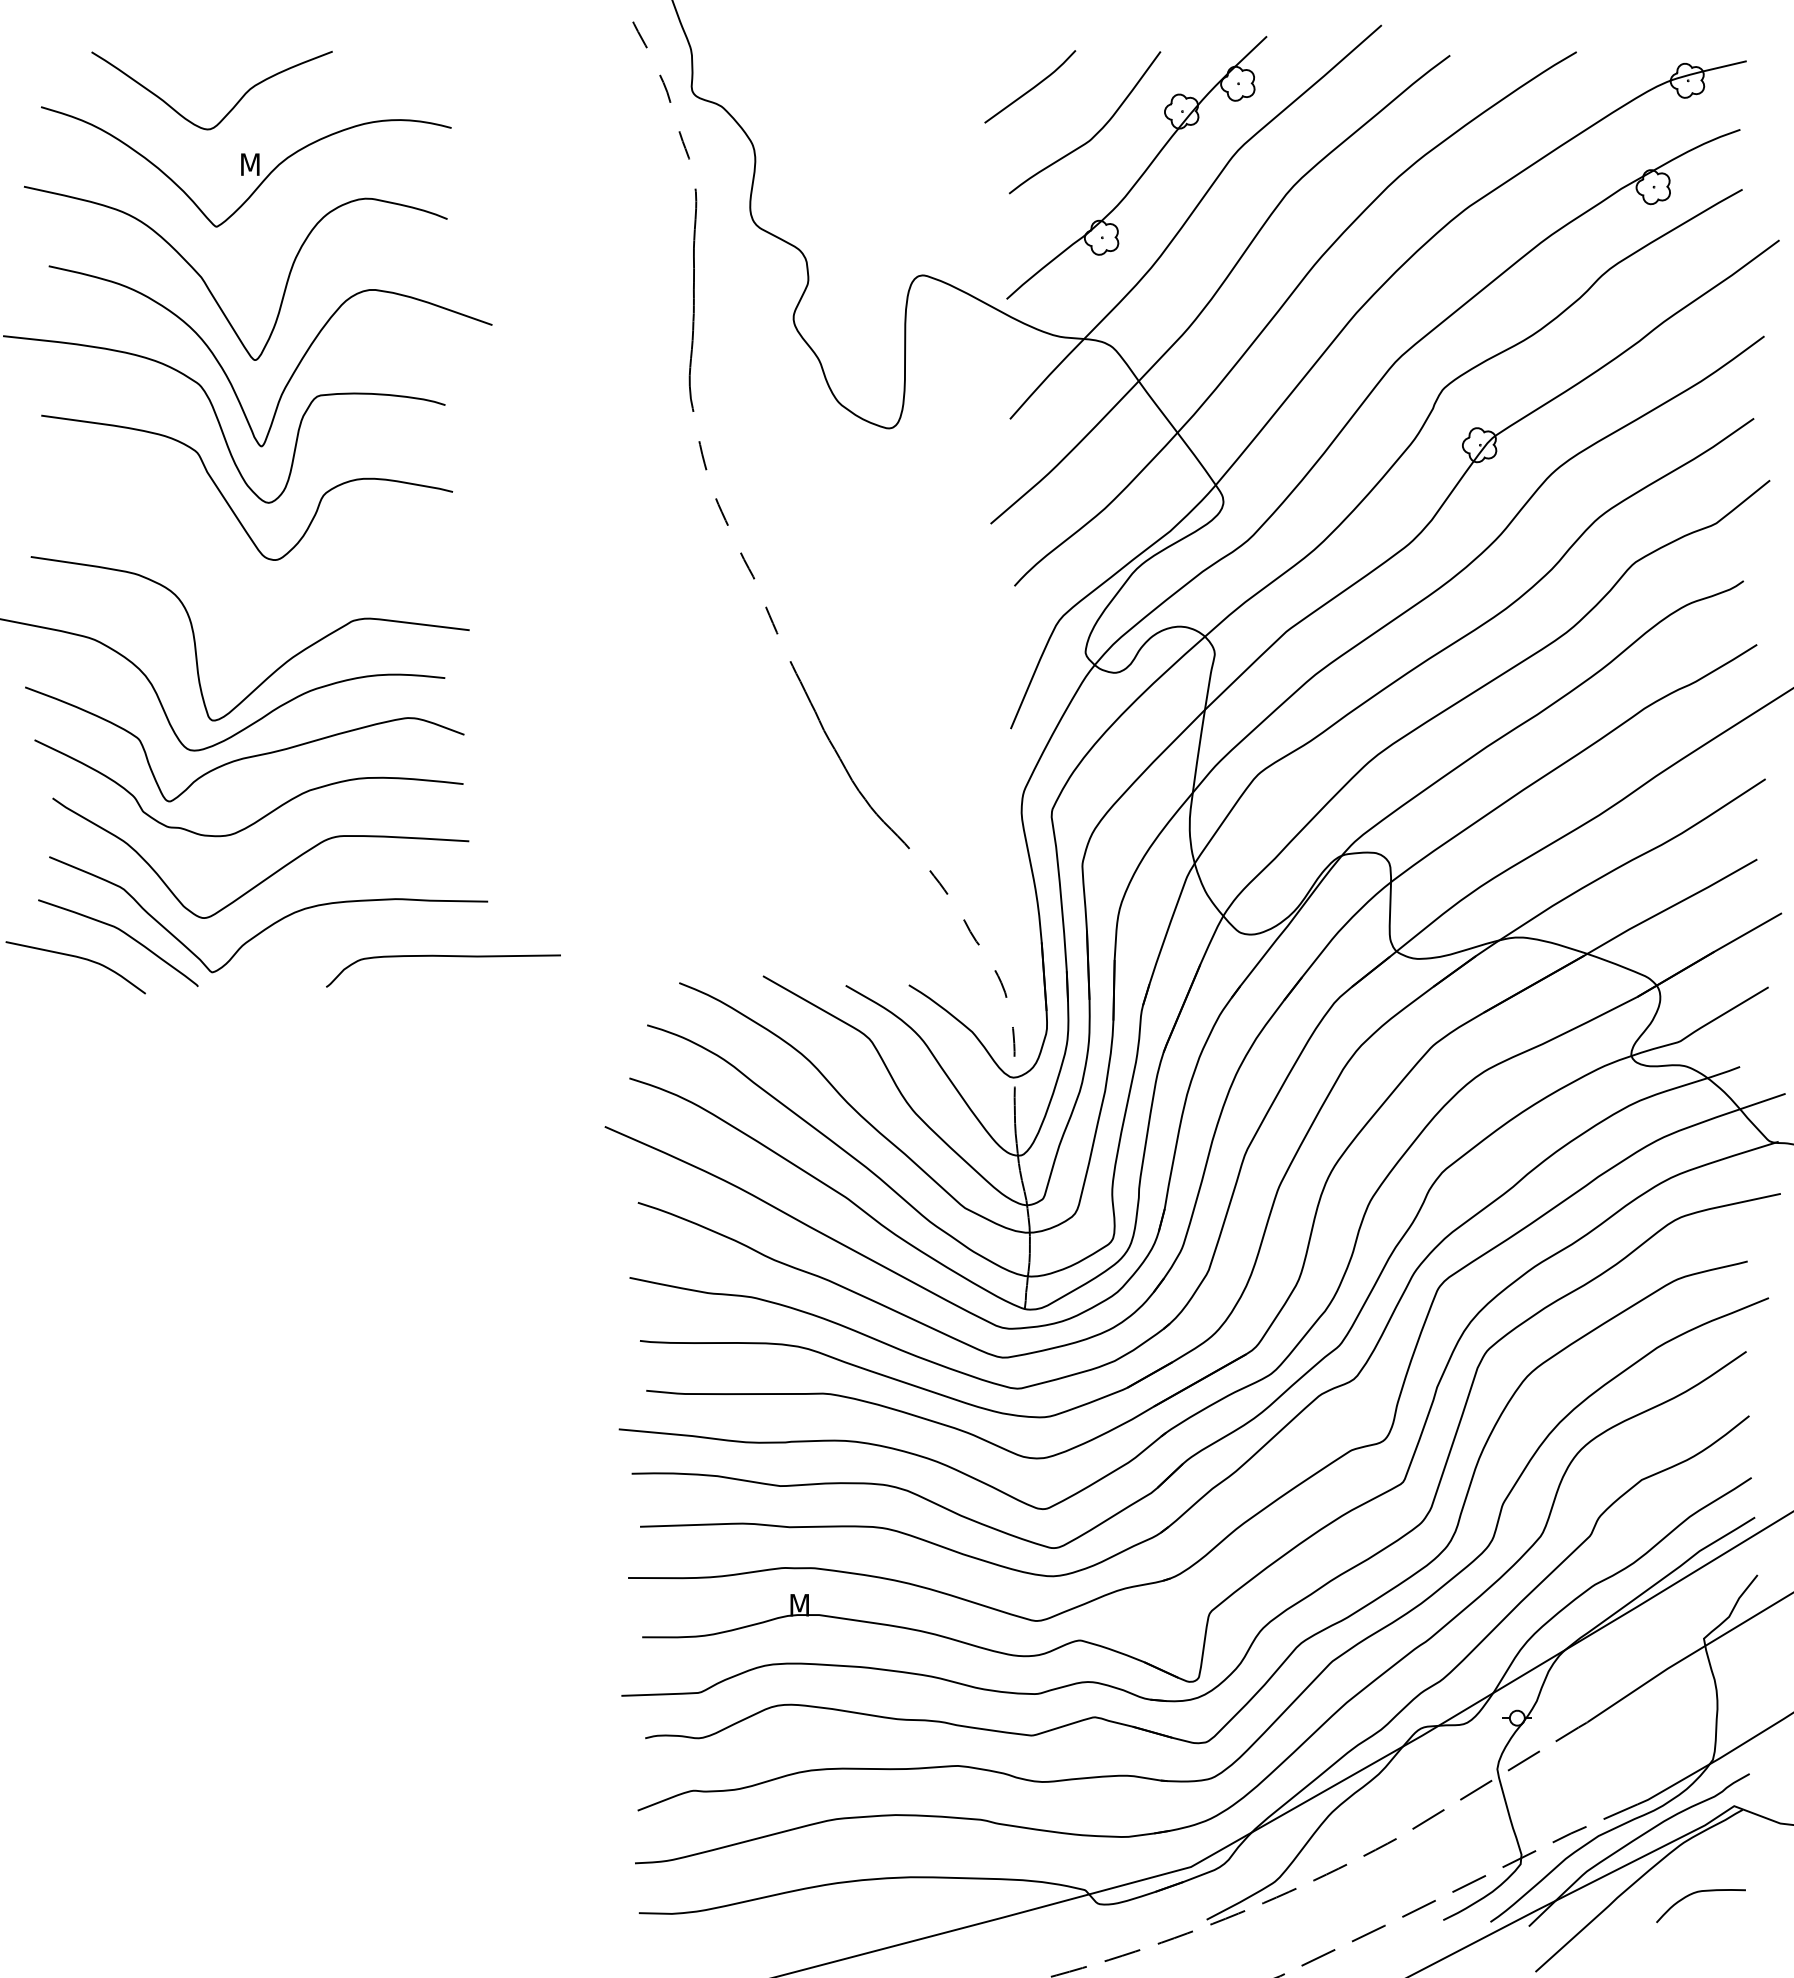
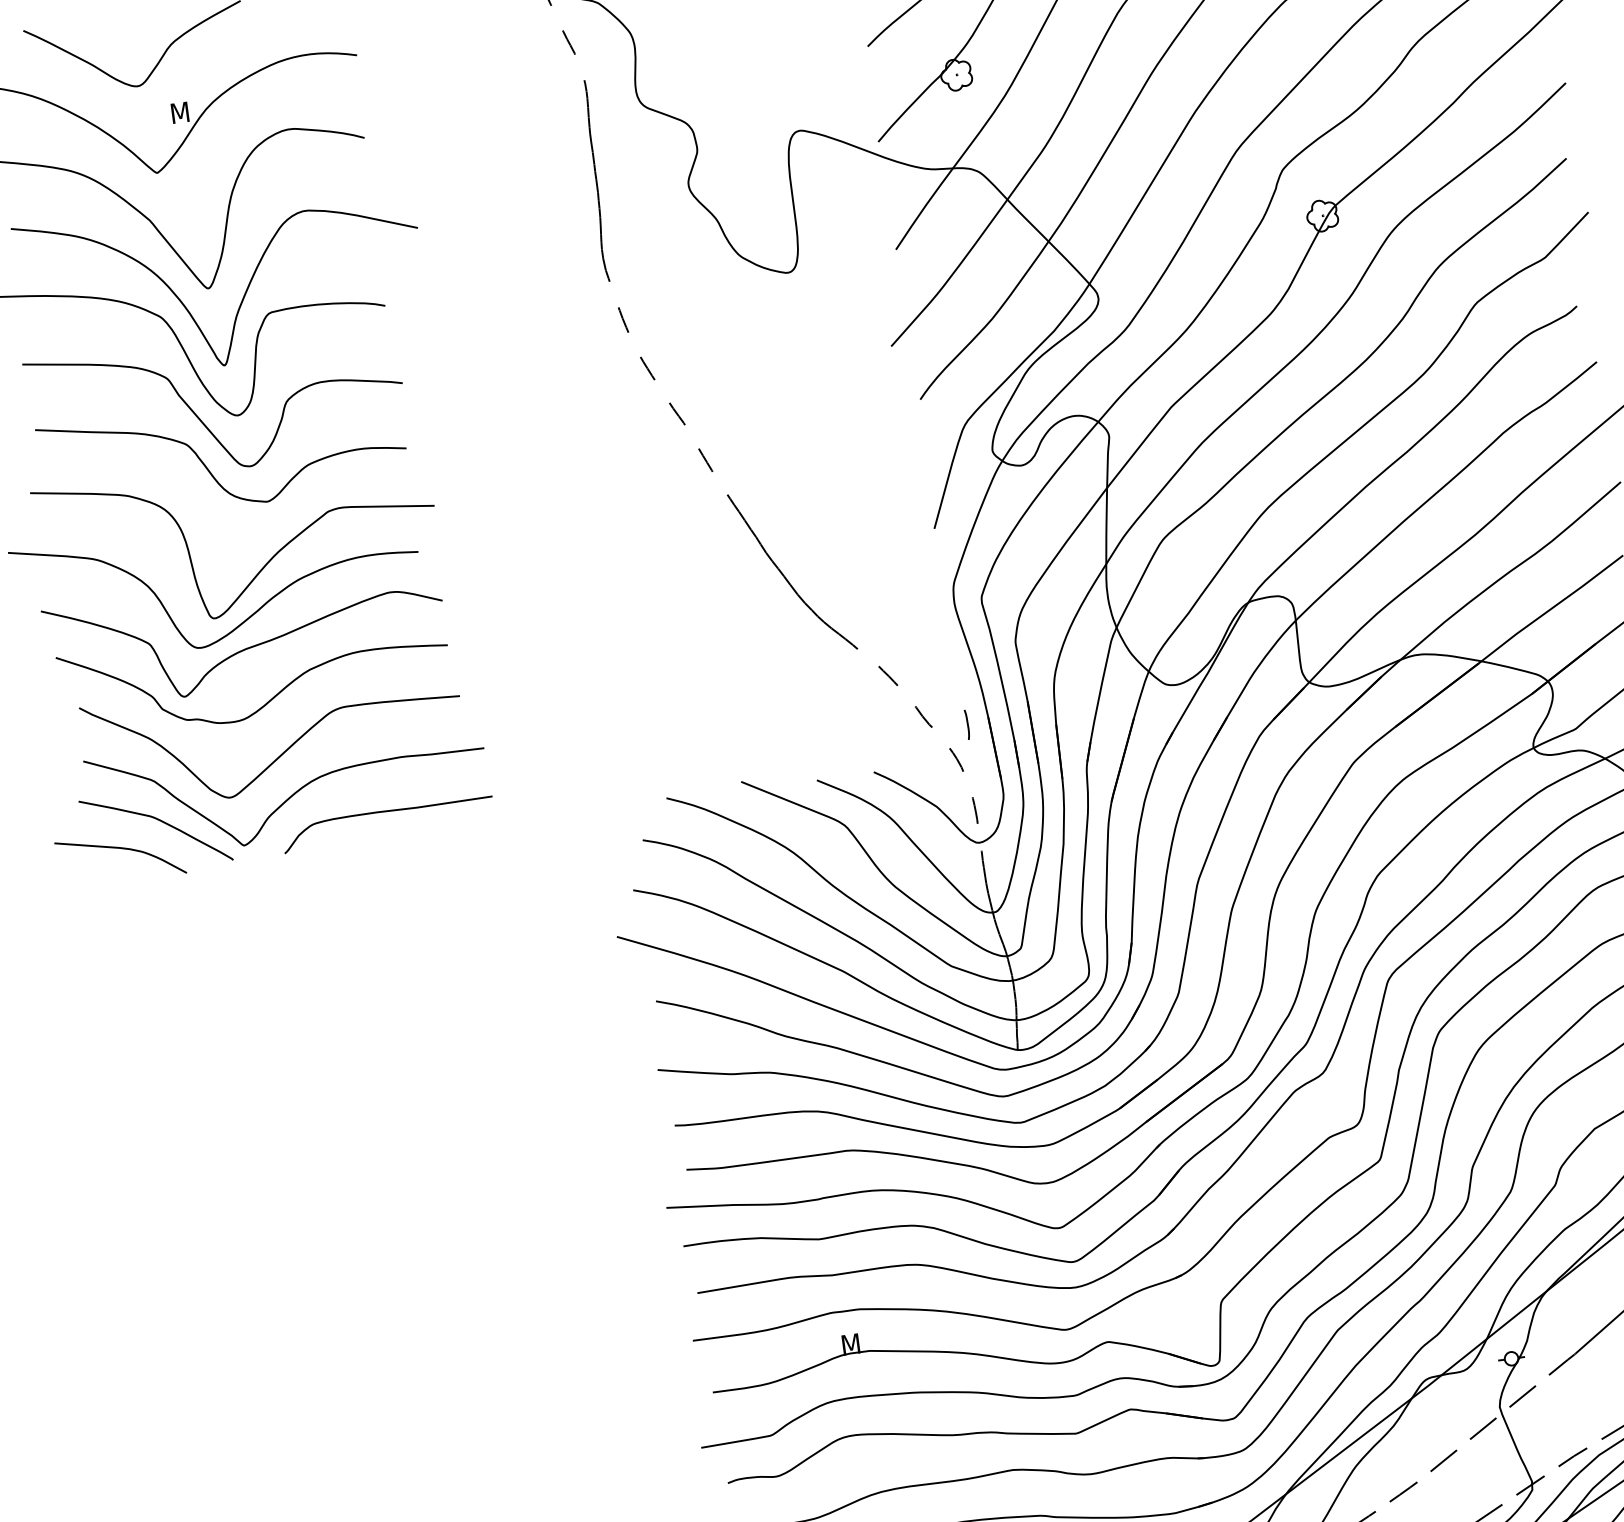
curve: (229, 557) -> (209, 469), added
line: (1017, 947) -> (967, 724), added
curve: (443, 956) -> (386, 811), moved

